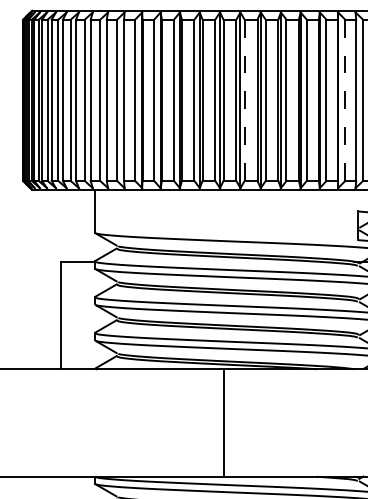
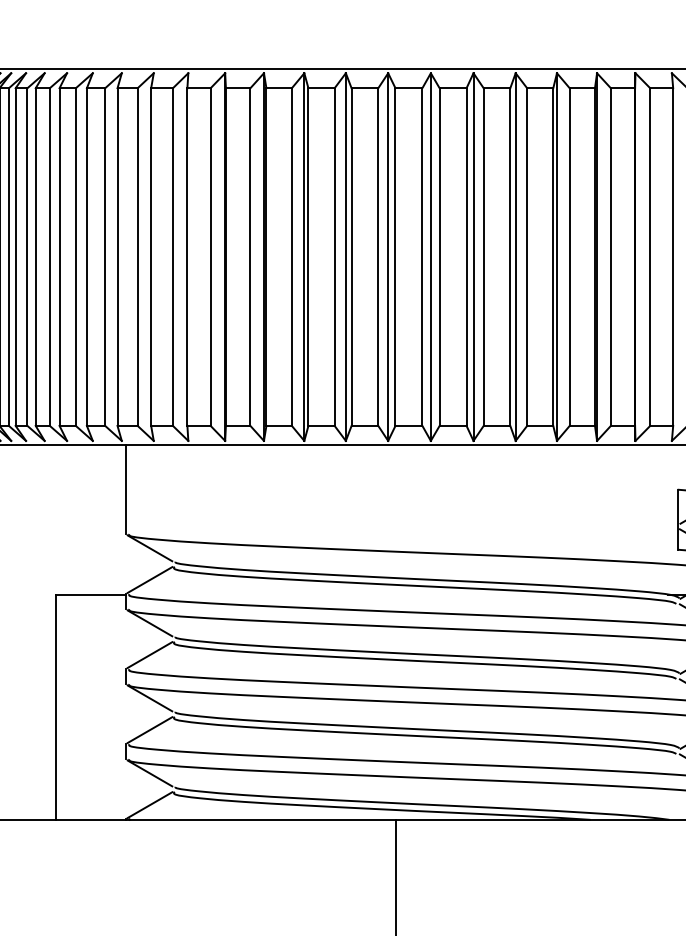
line: (244, 100) -> (439, 257), dashed -> solid
line: (345, 100) -> (650, 257), dashed -> solid

